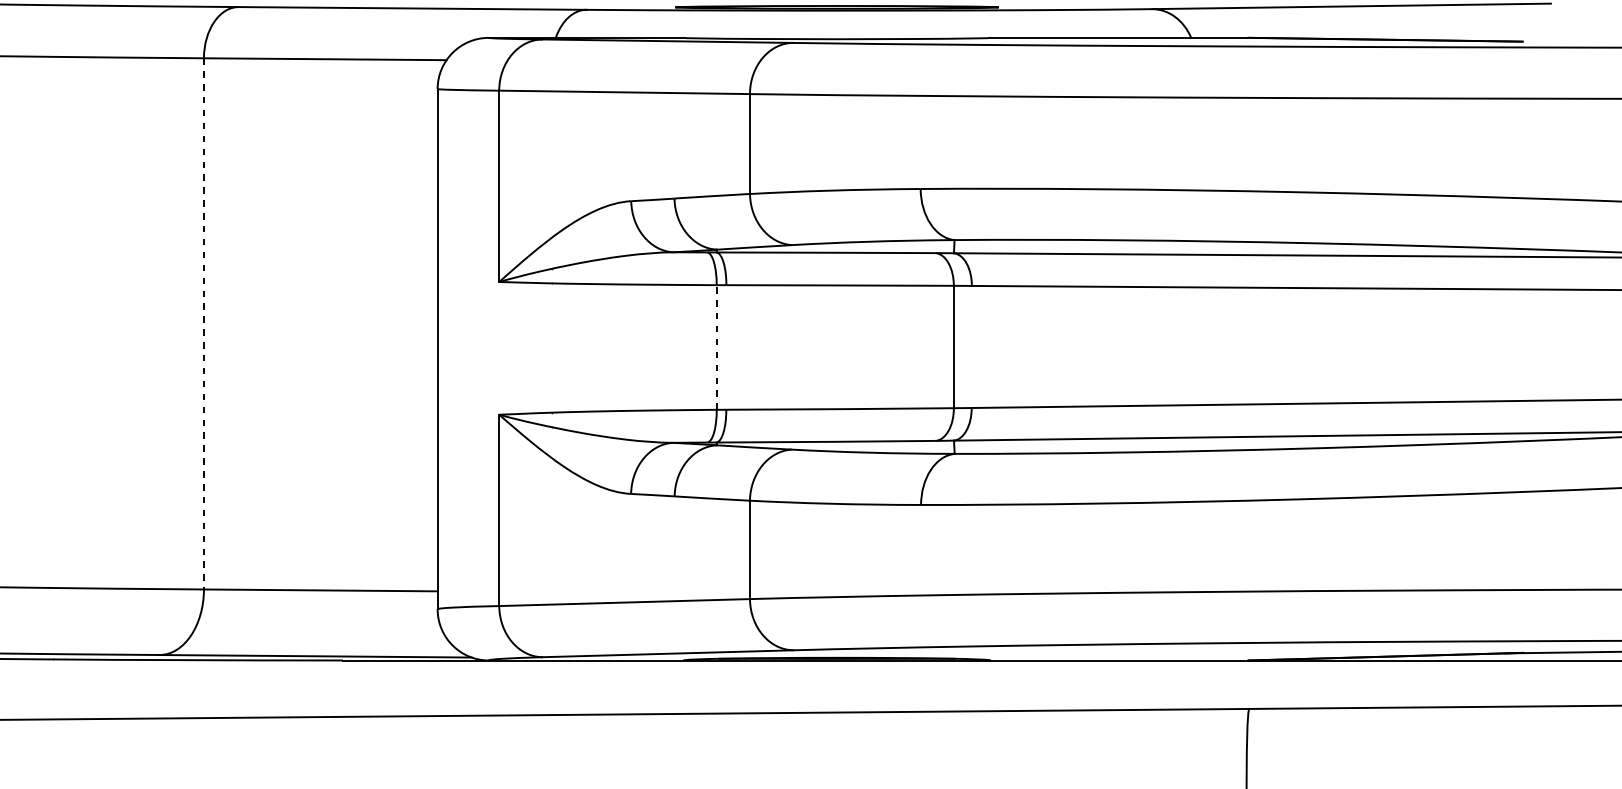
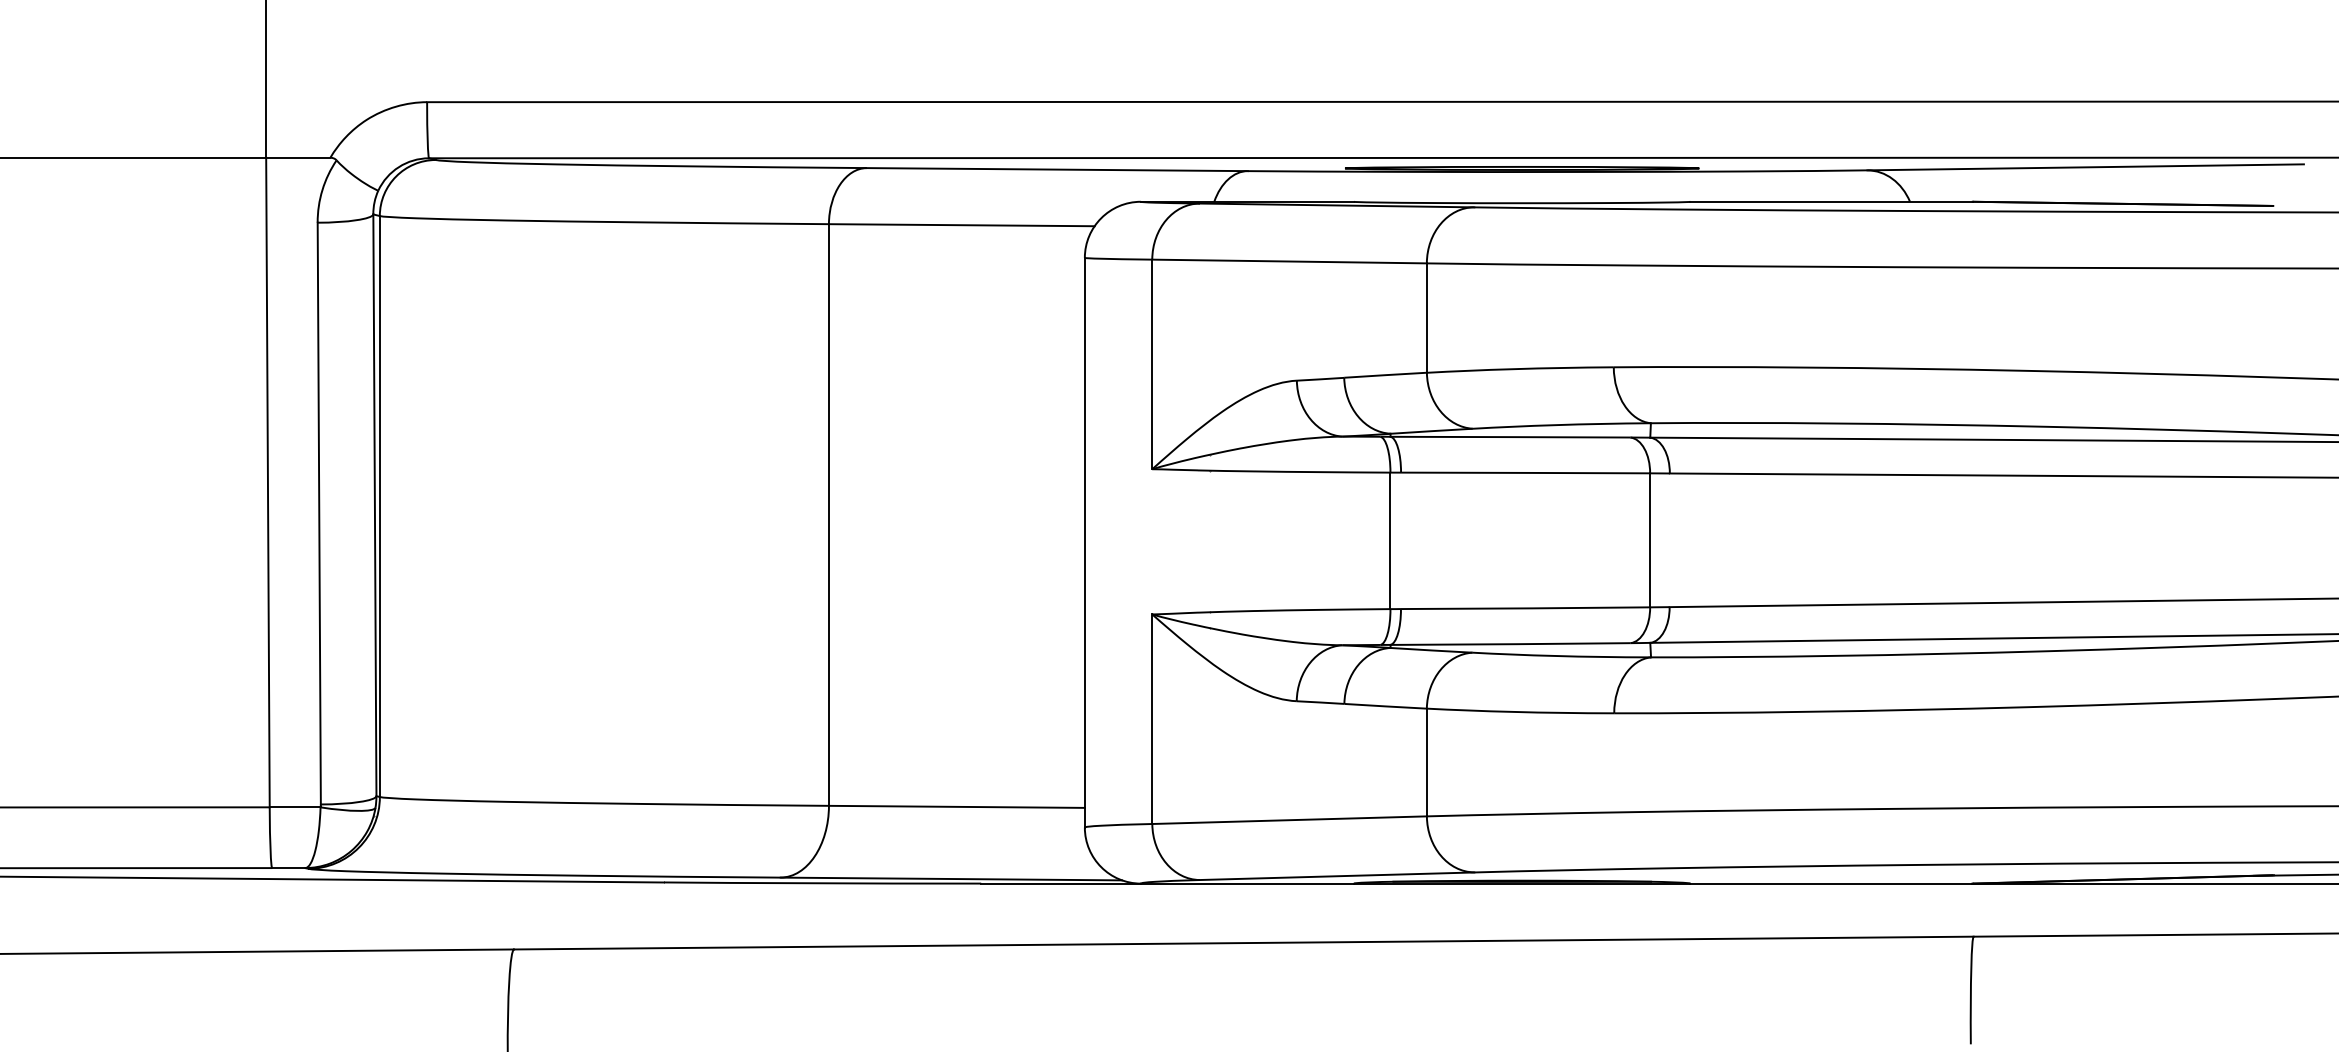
line: (203, 324) -> (828, 515), dashed -> solid
line: (716, 347) -> (1390, 540), dashed -> solid

